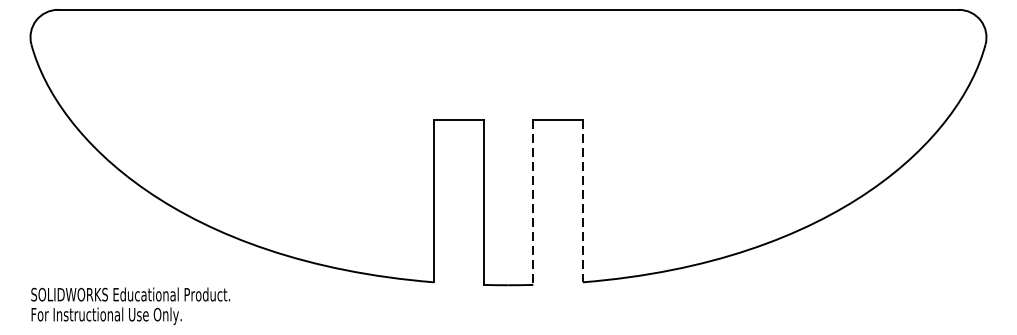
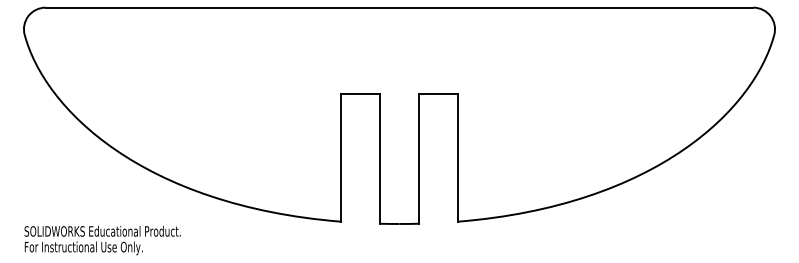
line: (582, 200) -> (457, 157), dashed -> solid
line: (532, 201) -> (418, 158), dashed -> solid

